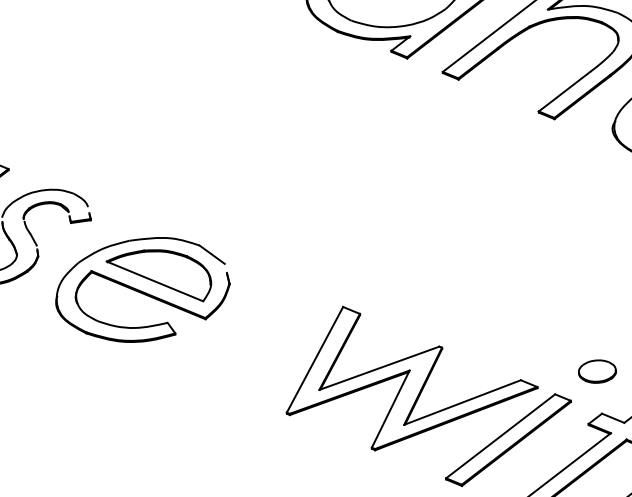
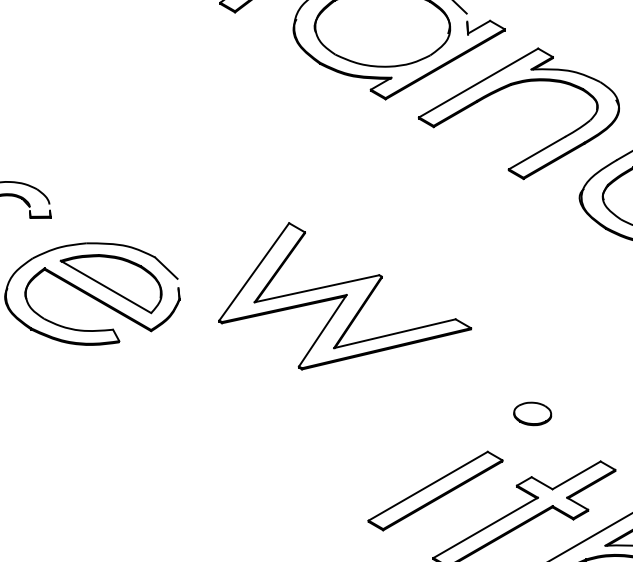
part: (597, 371) -> (532, 413), moved
part: (408, 372) -> (345, 296), moved

